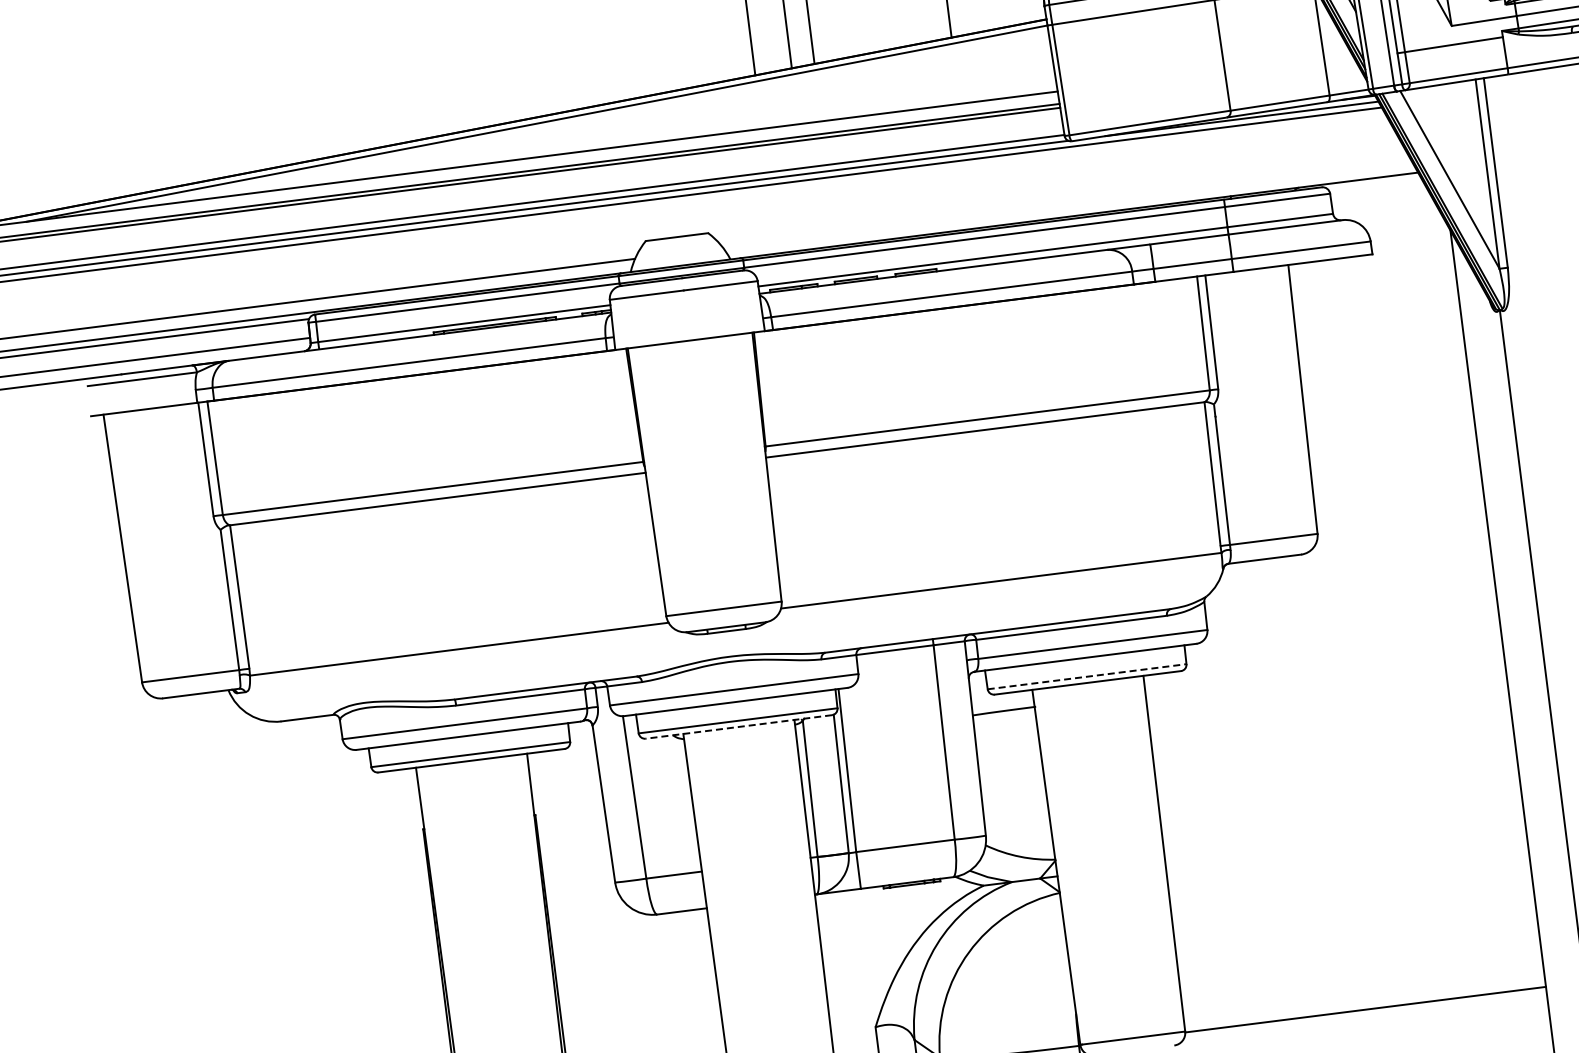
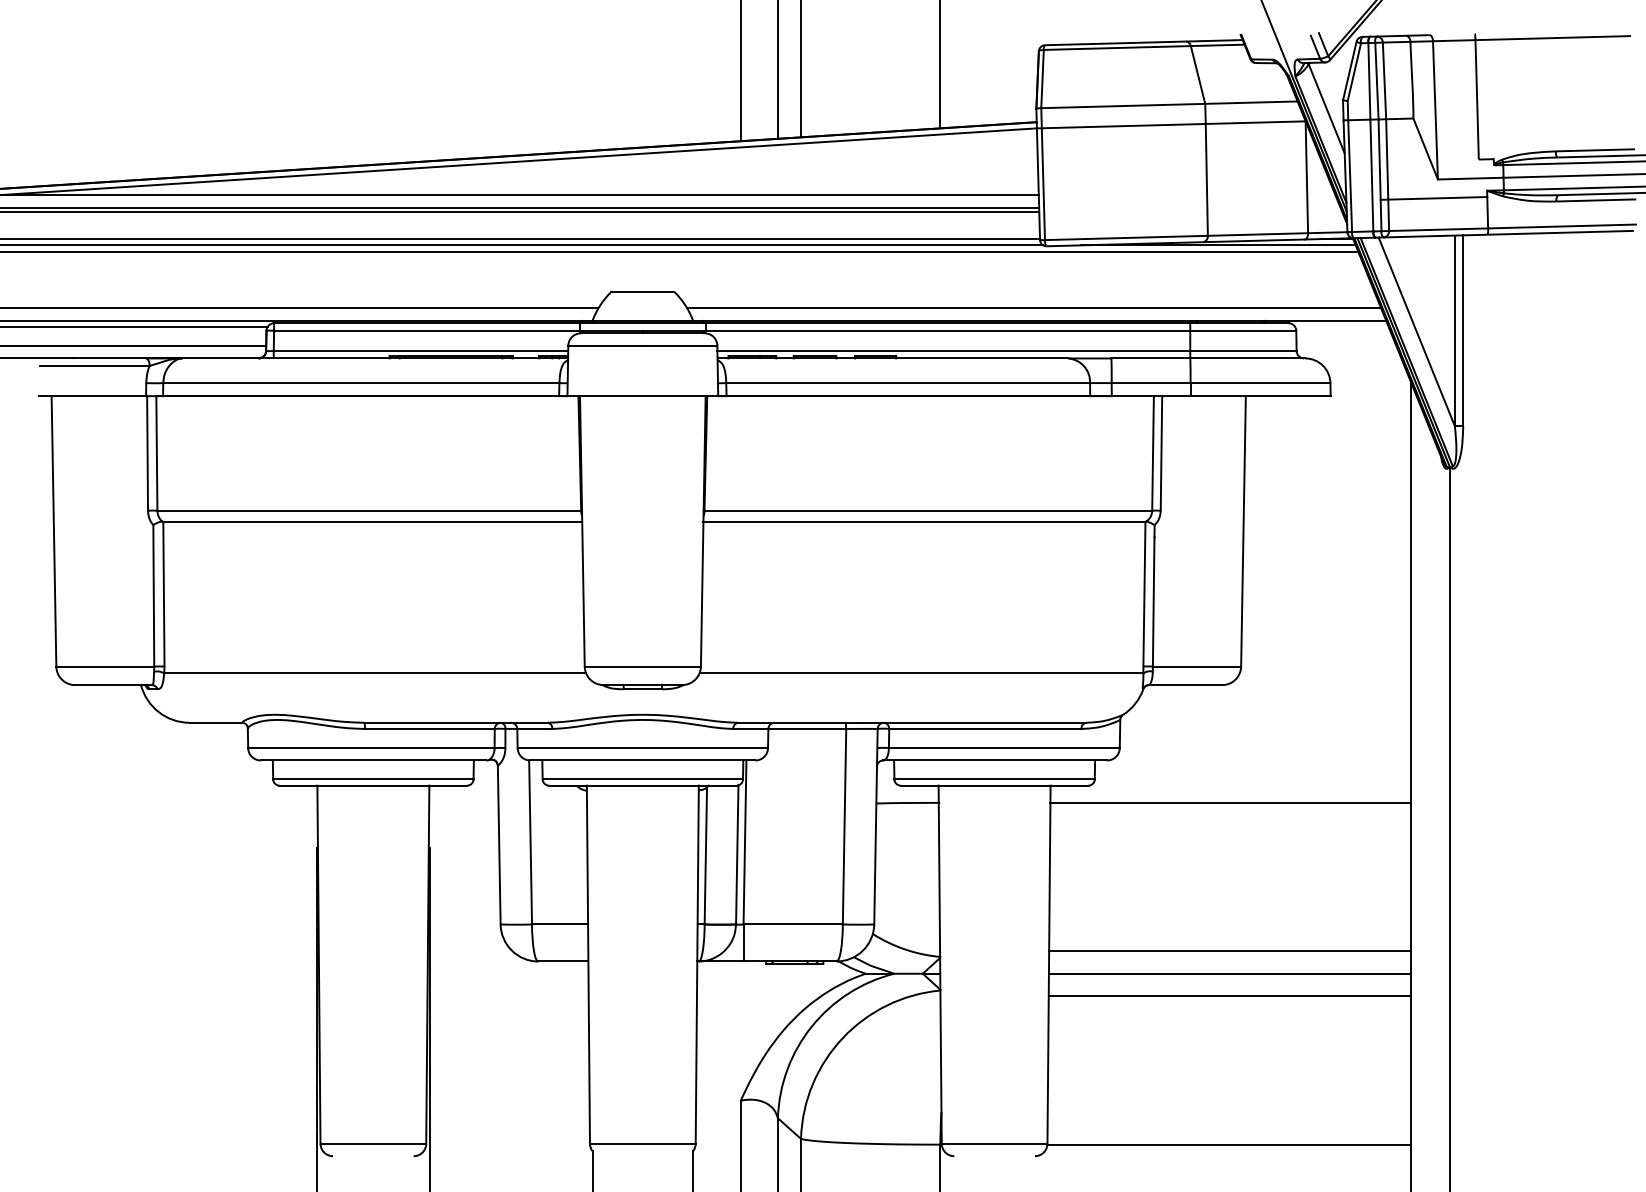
line: (1067, 204) -> (1034, 308), added
line: (1324, 670) -> (1230, 802), added
line: (1088, 676) -> (995, 779), dashed -> solid
line: (738, 726) -> (642, 785), dashed -> solid
line: (1341, 818) -> (1229, 951), added
line: (1344, 839) -> (1229, 973), added
line: (1347, 862) -> (1229, 996), added

